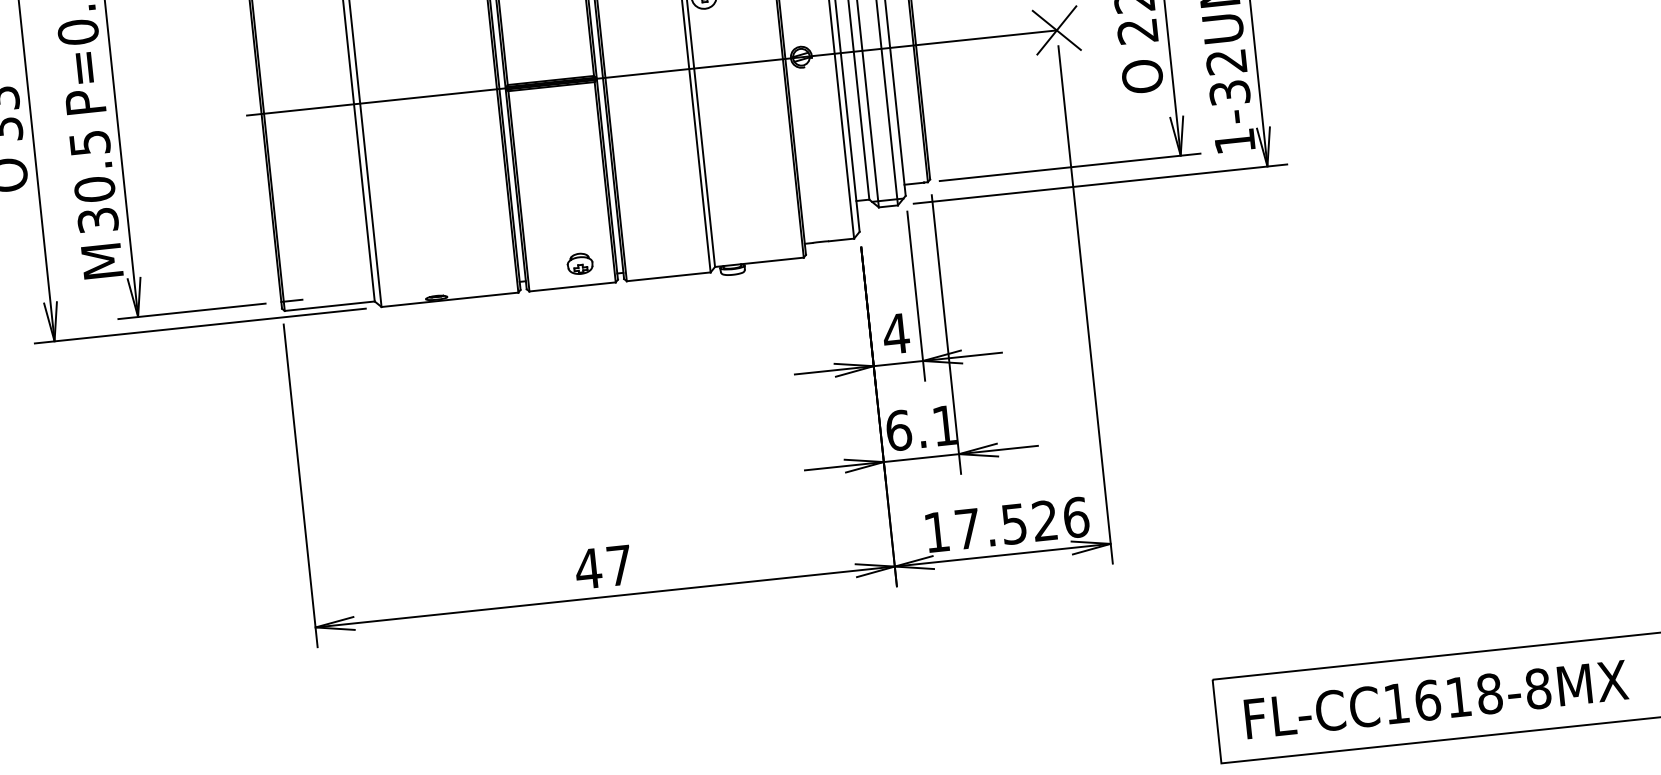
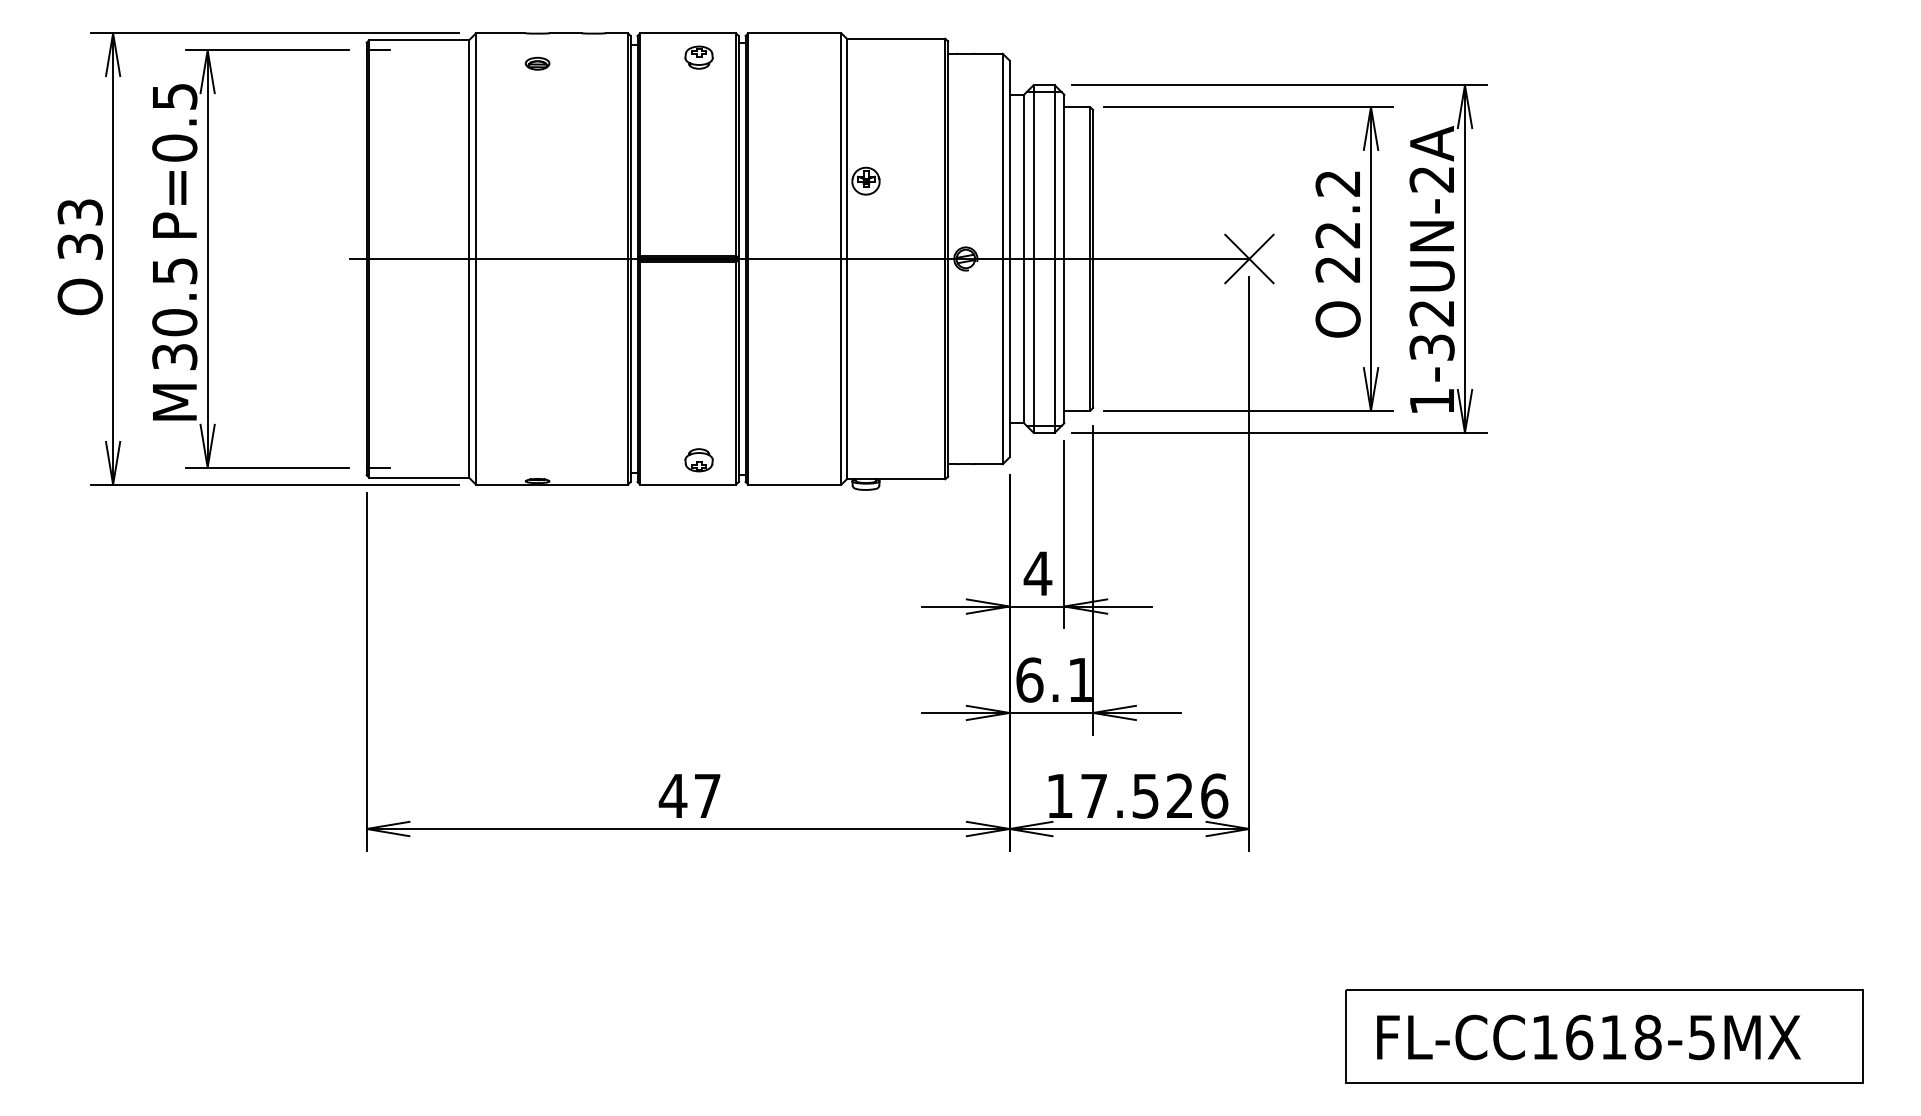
text: (1537, 688) -> (1701, 1037), FL-CC1618-8MX -> FL-CC1618-5MX

